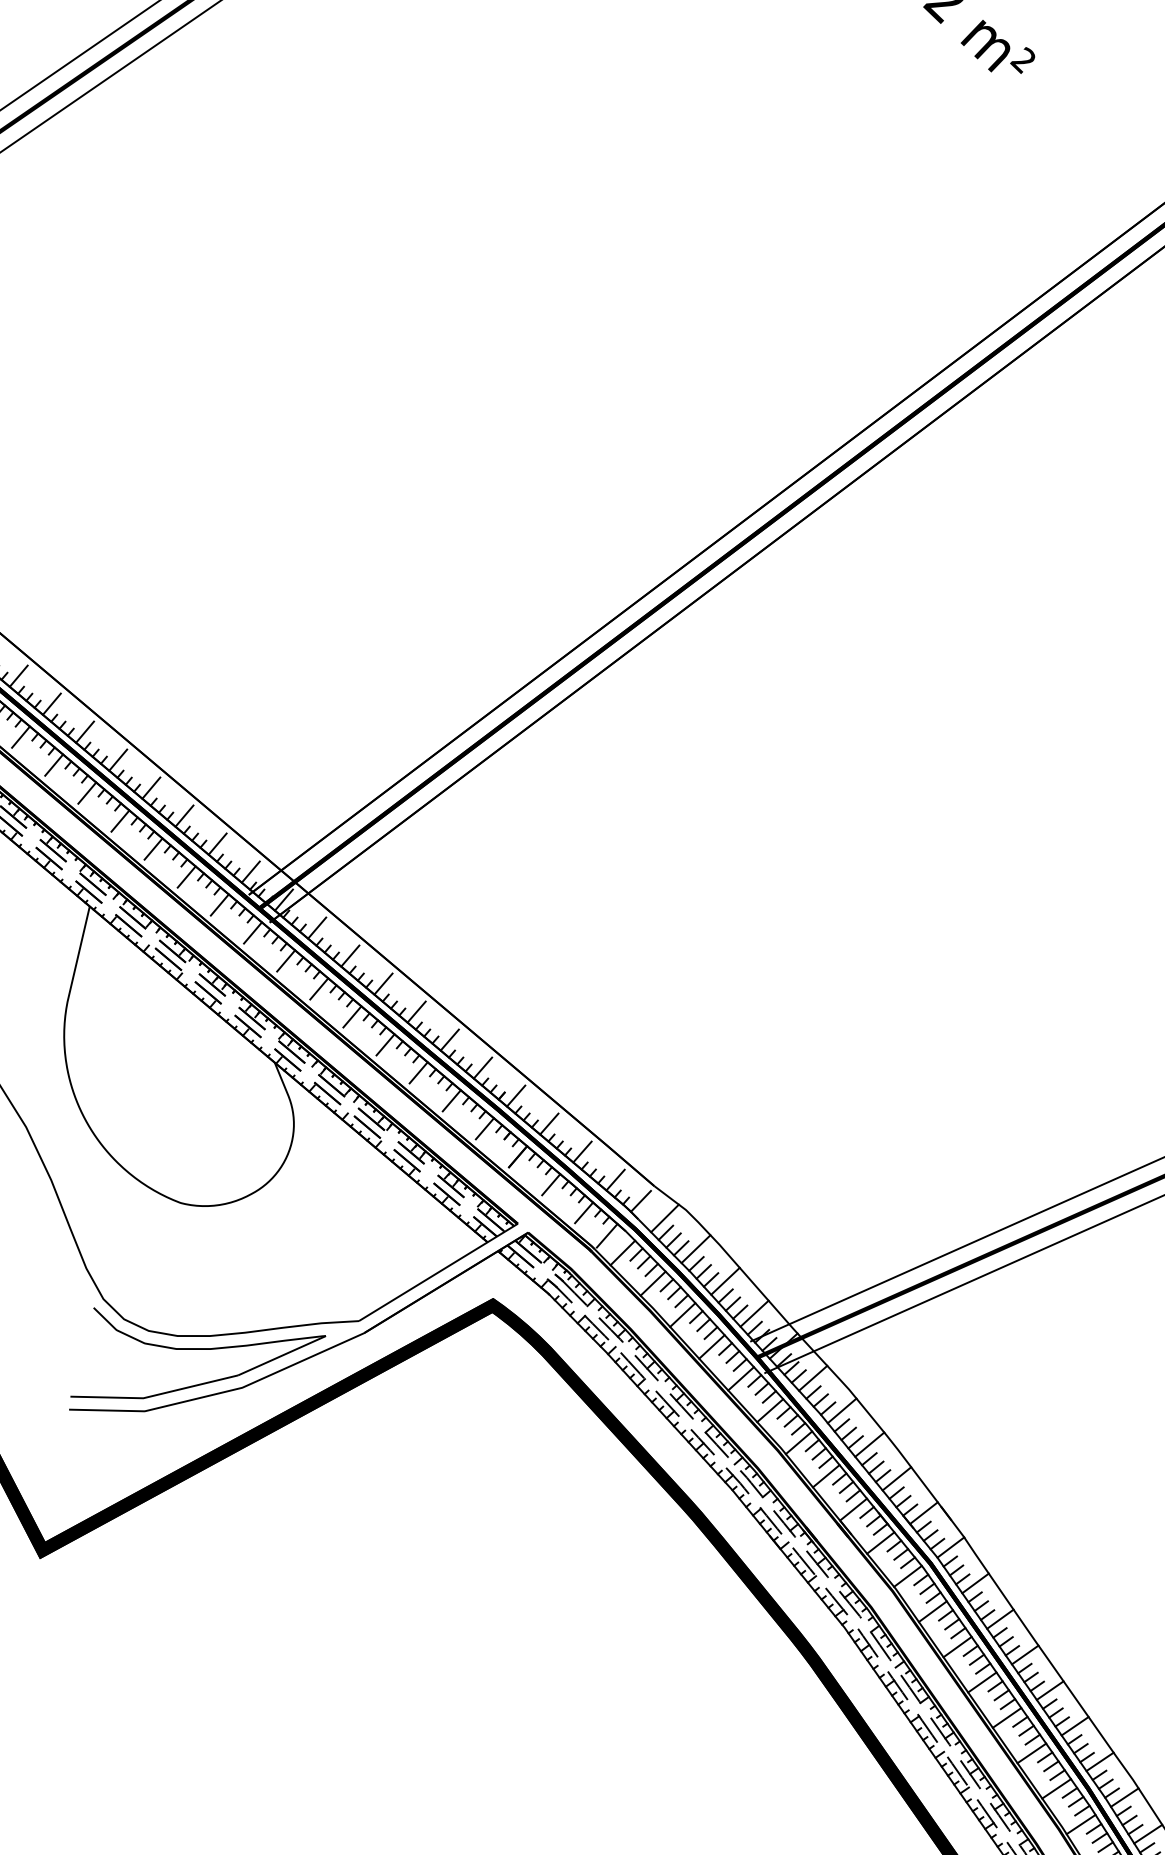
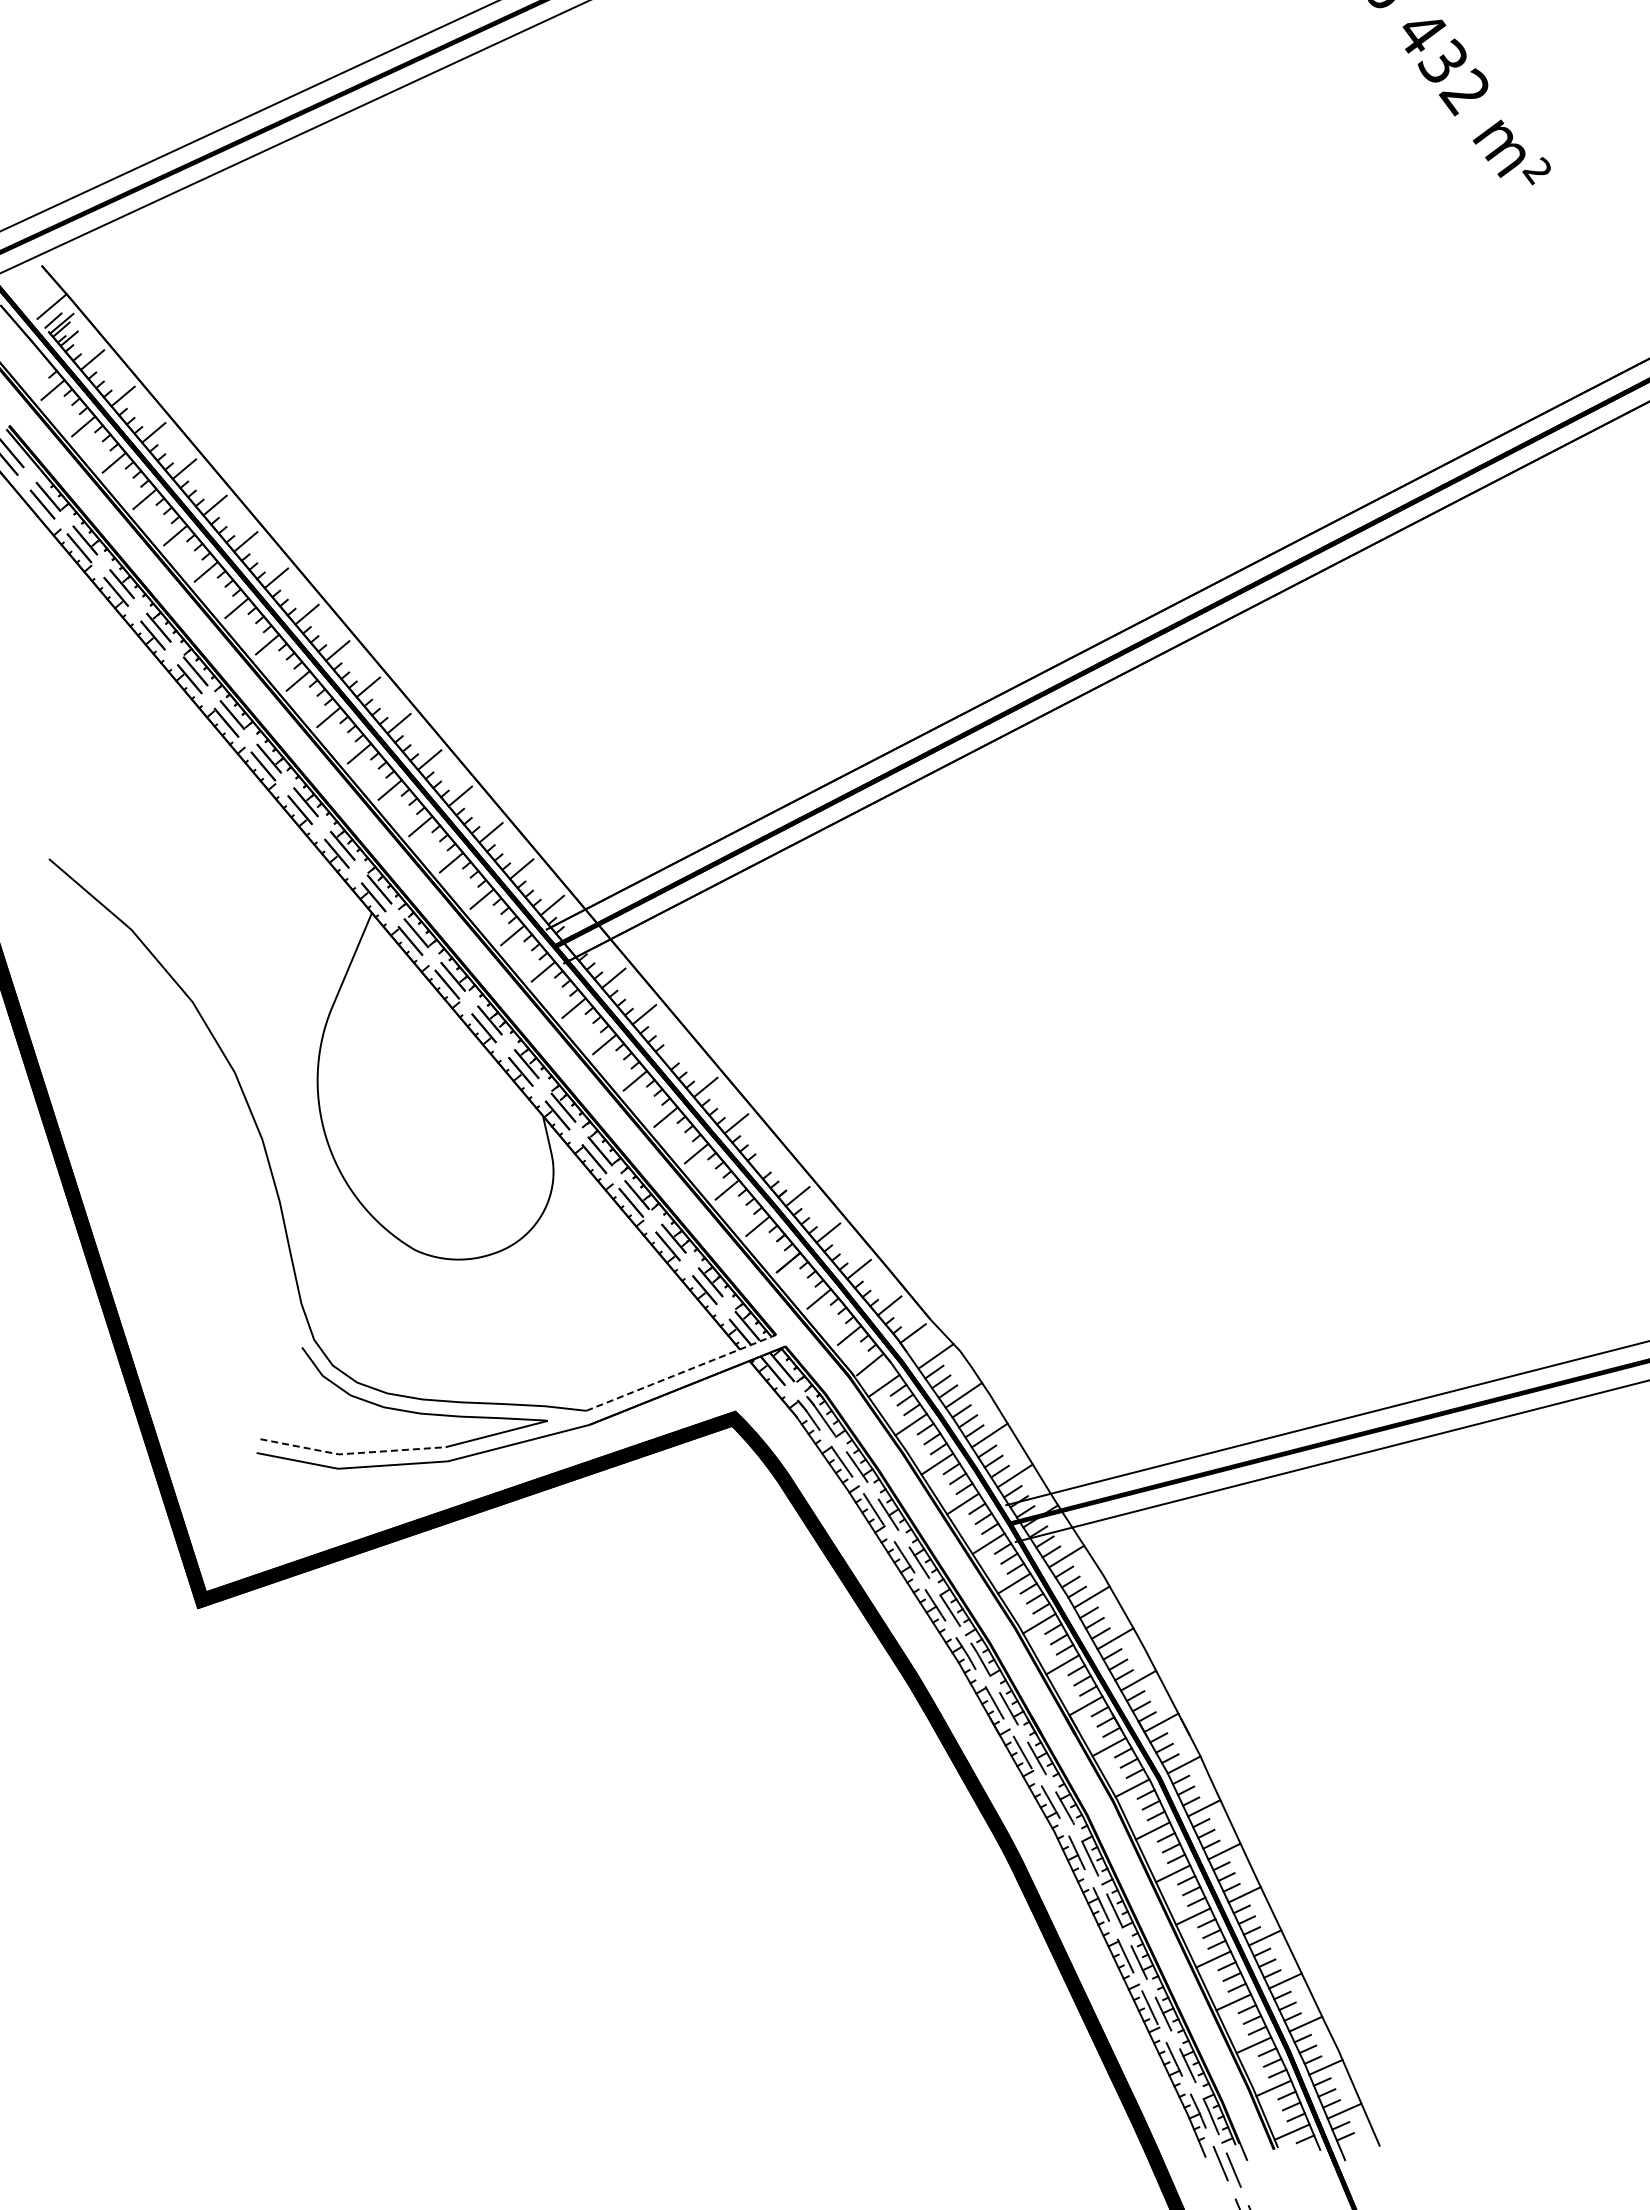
line: (283, 899) -> (582, 941), removed
line: (382, 983) -> (674, 1050), removed
line: (482, 1067) -> (766, 1159), removed
line: (438, 1272) -> (681, 1372), solid -> dashed
line: (154, 1395) -> (351, 1453), solid -> dashed

